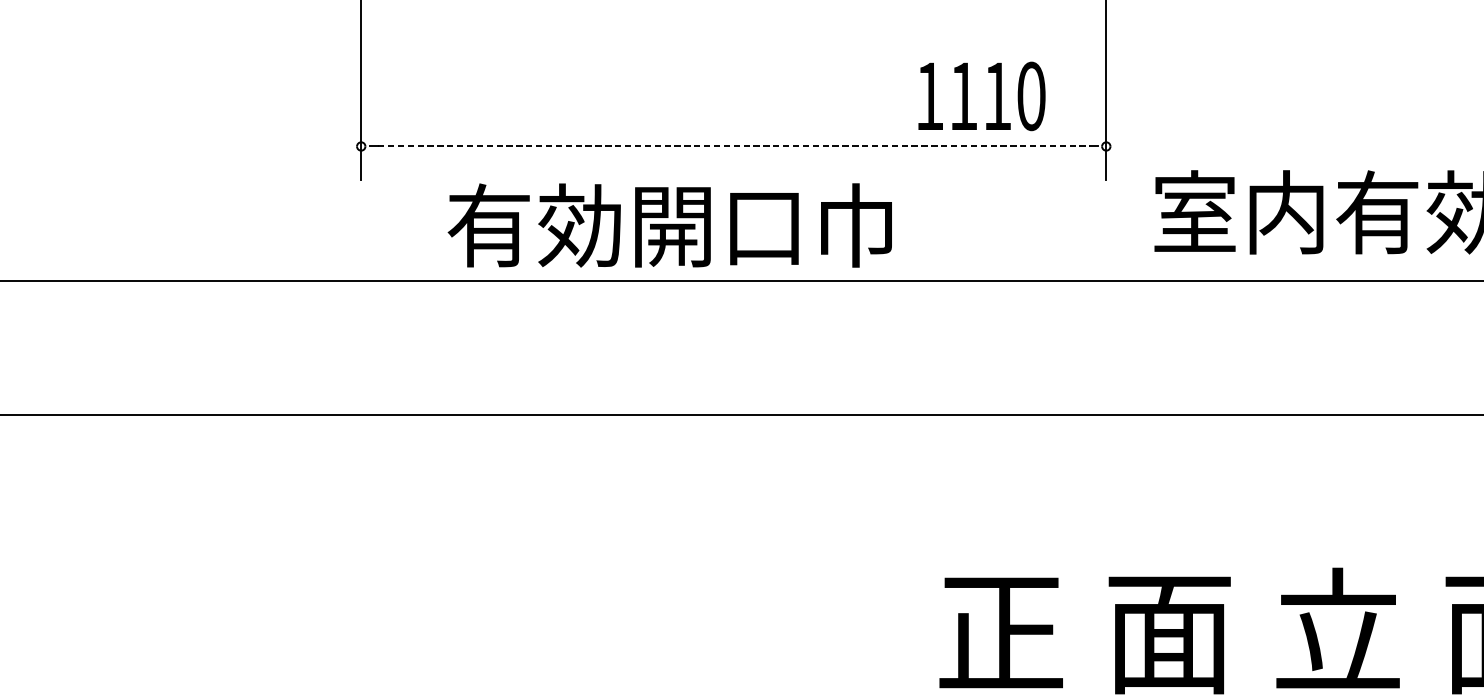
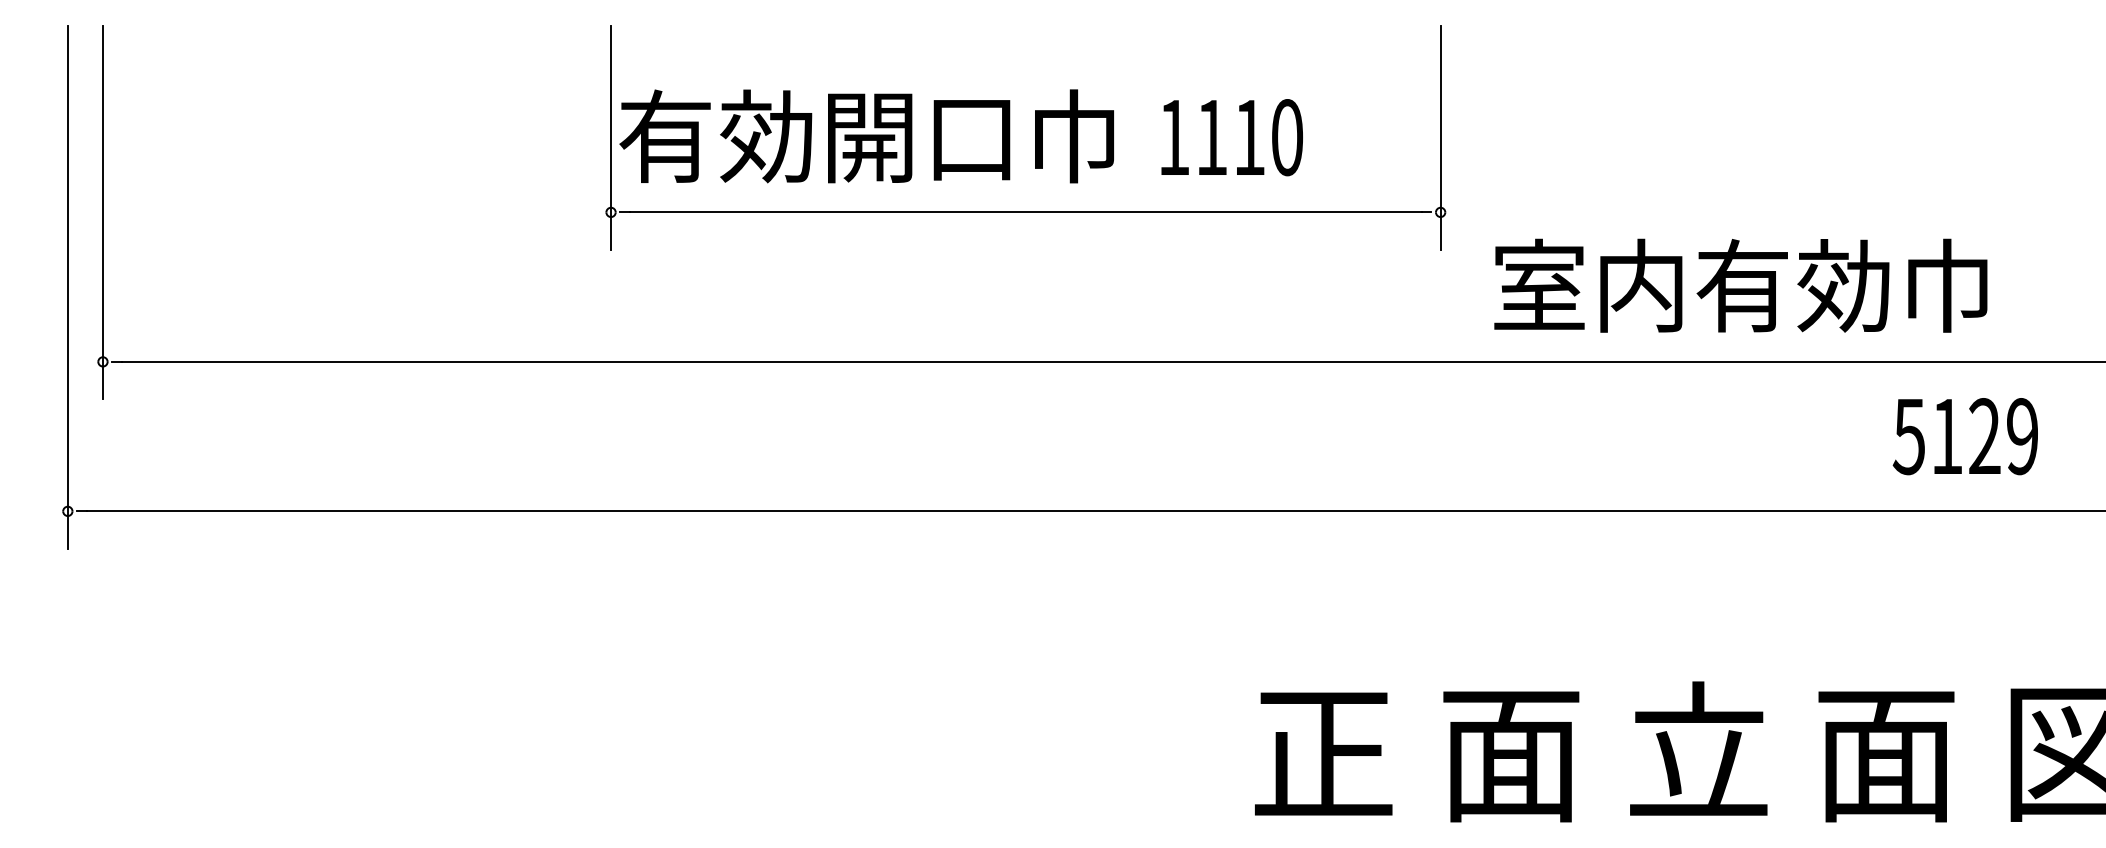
text: (981, 96) -> (1231, 137), moved
line: (734, 146) -> (1026, 212), dashed -> solid
text: (669, 225) -> (866, 136), moved

